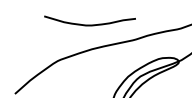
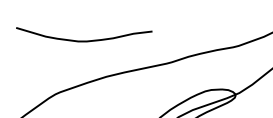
curve: (89, 24) -> (83, 39), moved

